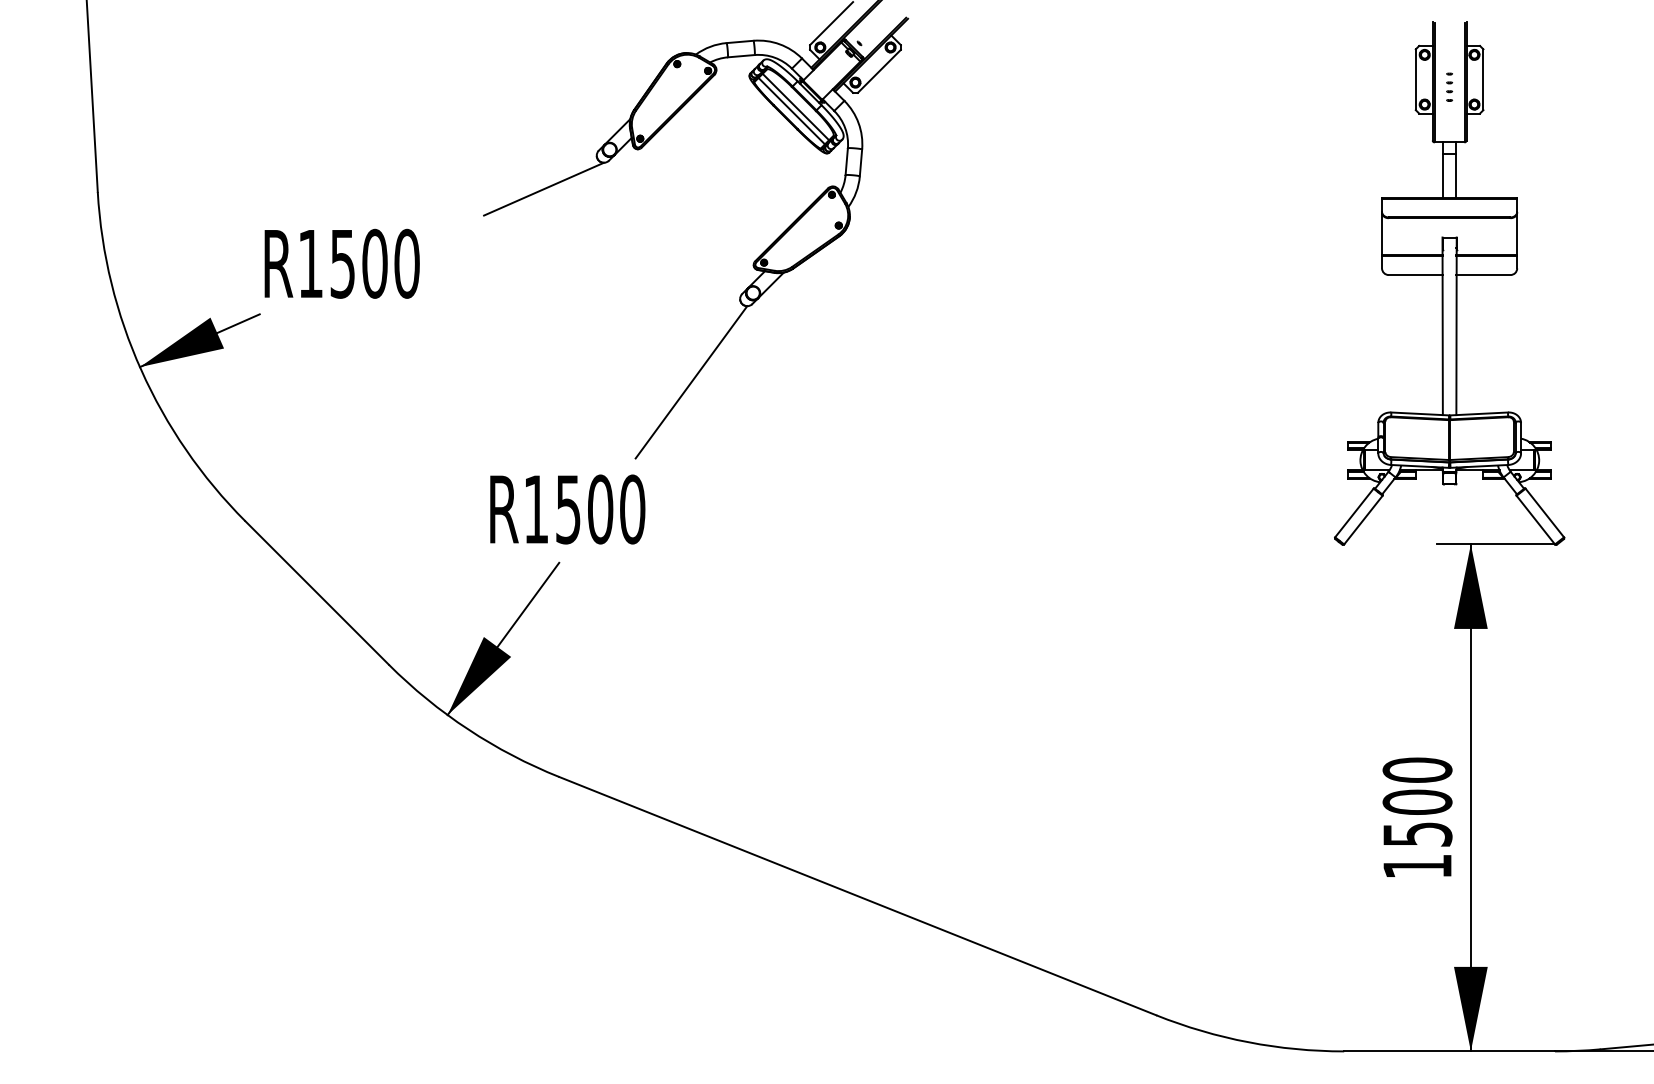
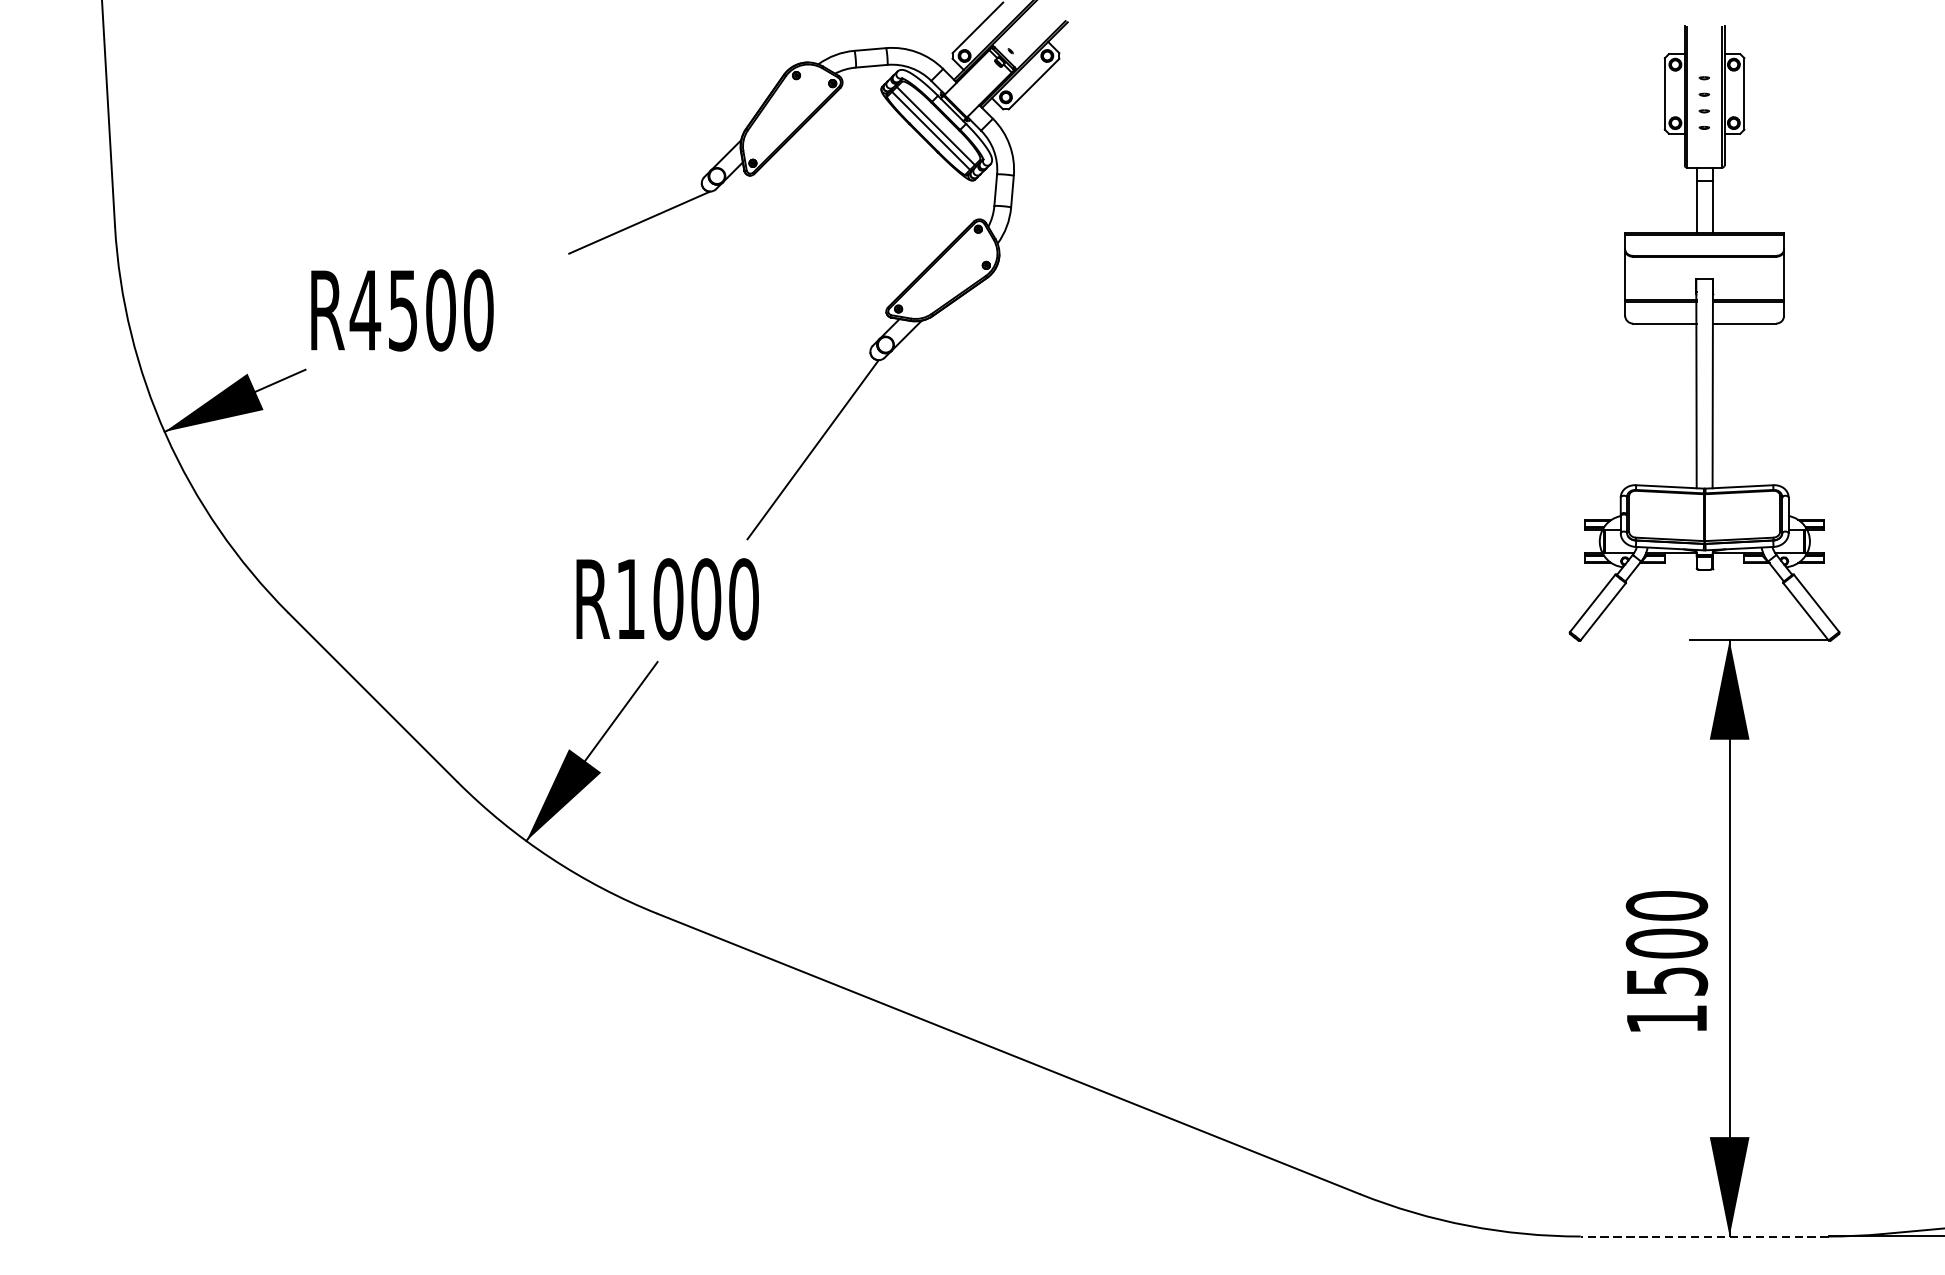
part: (1449, 86) -> (1704, 101), size x1.6
text: (310, 263) -> (365, 310), R1500 -> R4500
text: (568, 509) -> (668, 599), R1500 -> R1000
line: (1449, 1051) -> (1704, 1236), solid -> dashed

